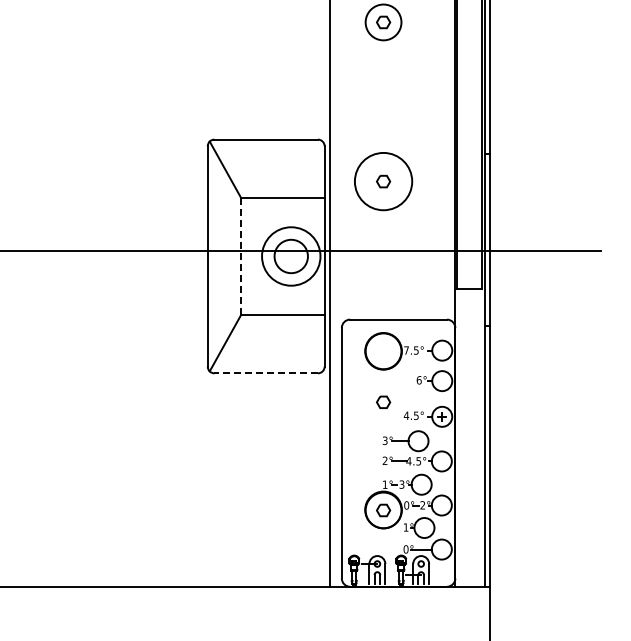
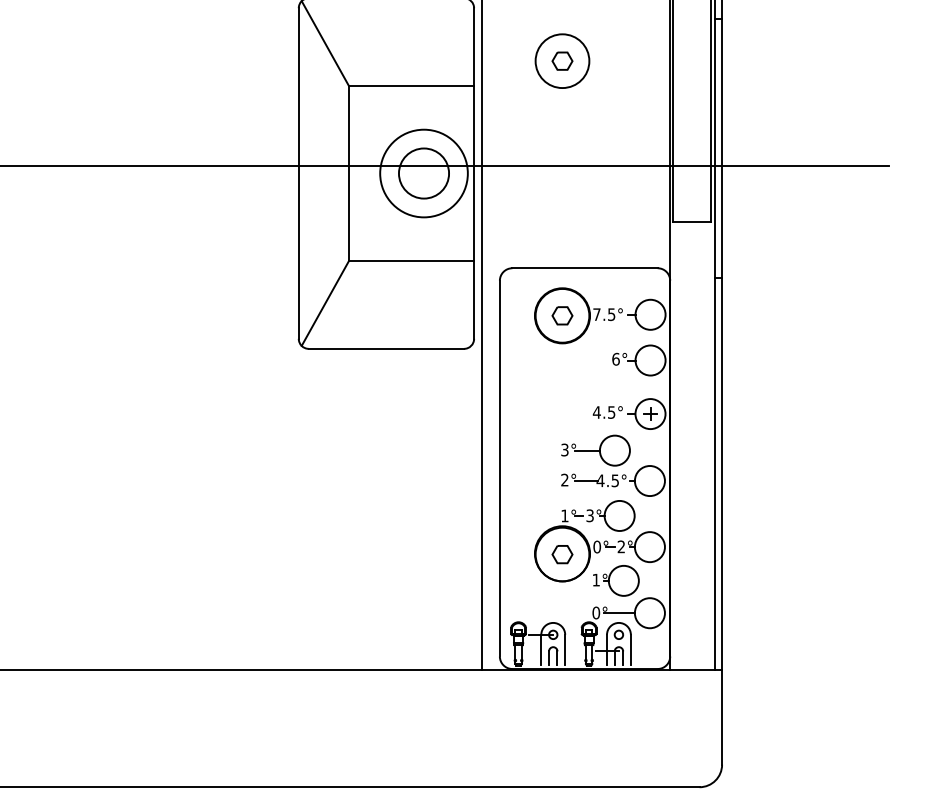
circle: (383, 181) -> (562, 61), size x0.62
line: (241, 256) -> (349, 173), dashed -> solid
line: (266, 373) -> (386, 349), dashed -> solid
part: (383, 401) -> (562, 314), moved

